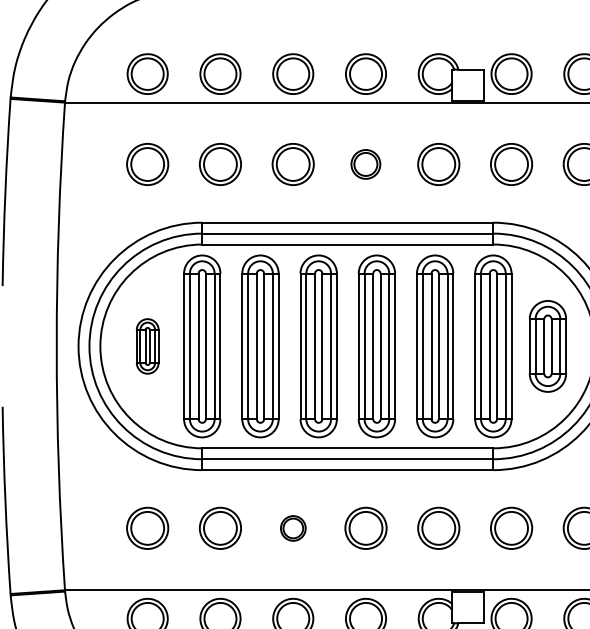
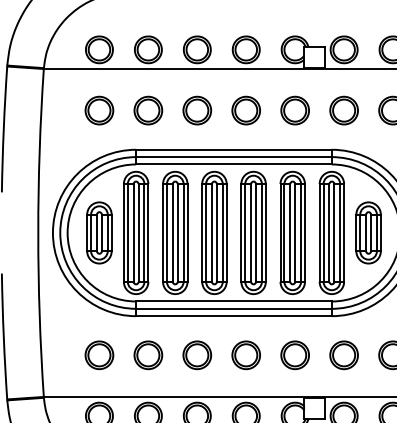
part: (364, 164) -> (245, 110), size x1.43
part: (147, 345) -> (99, 232), size x1.67
part: (293, 528) -> (197, 355), size x1.67

